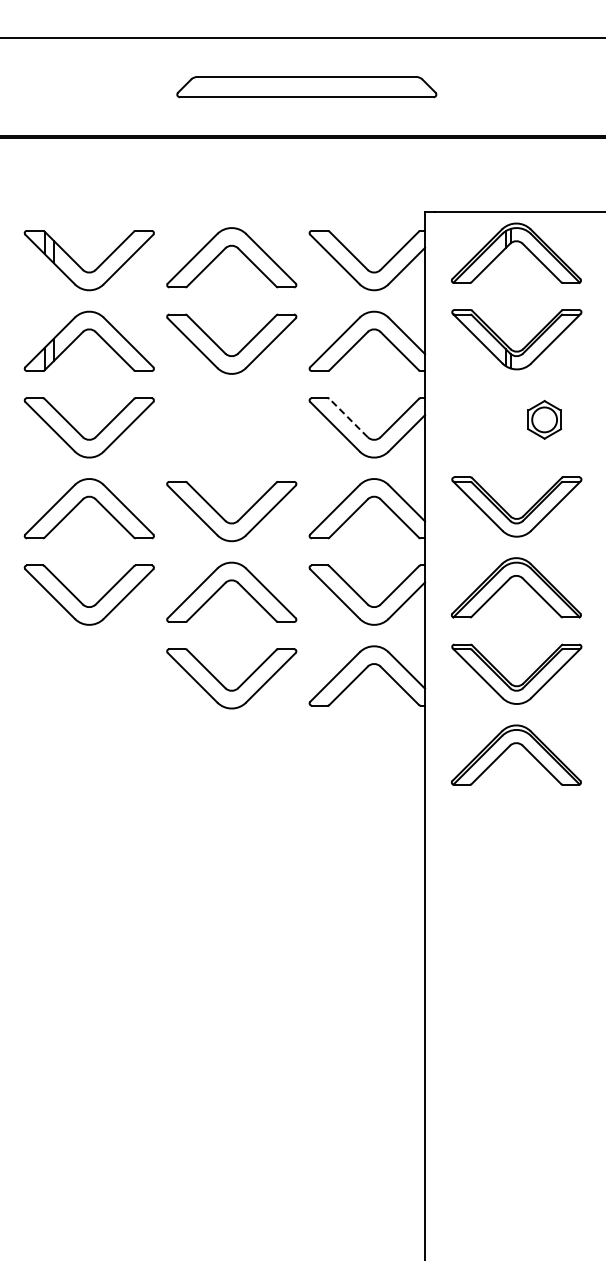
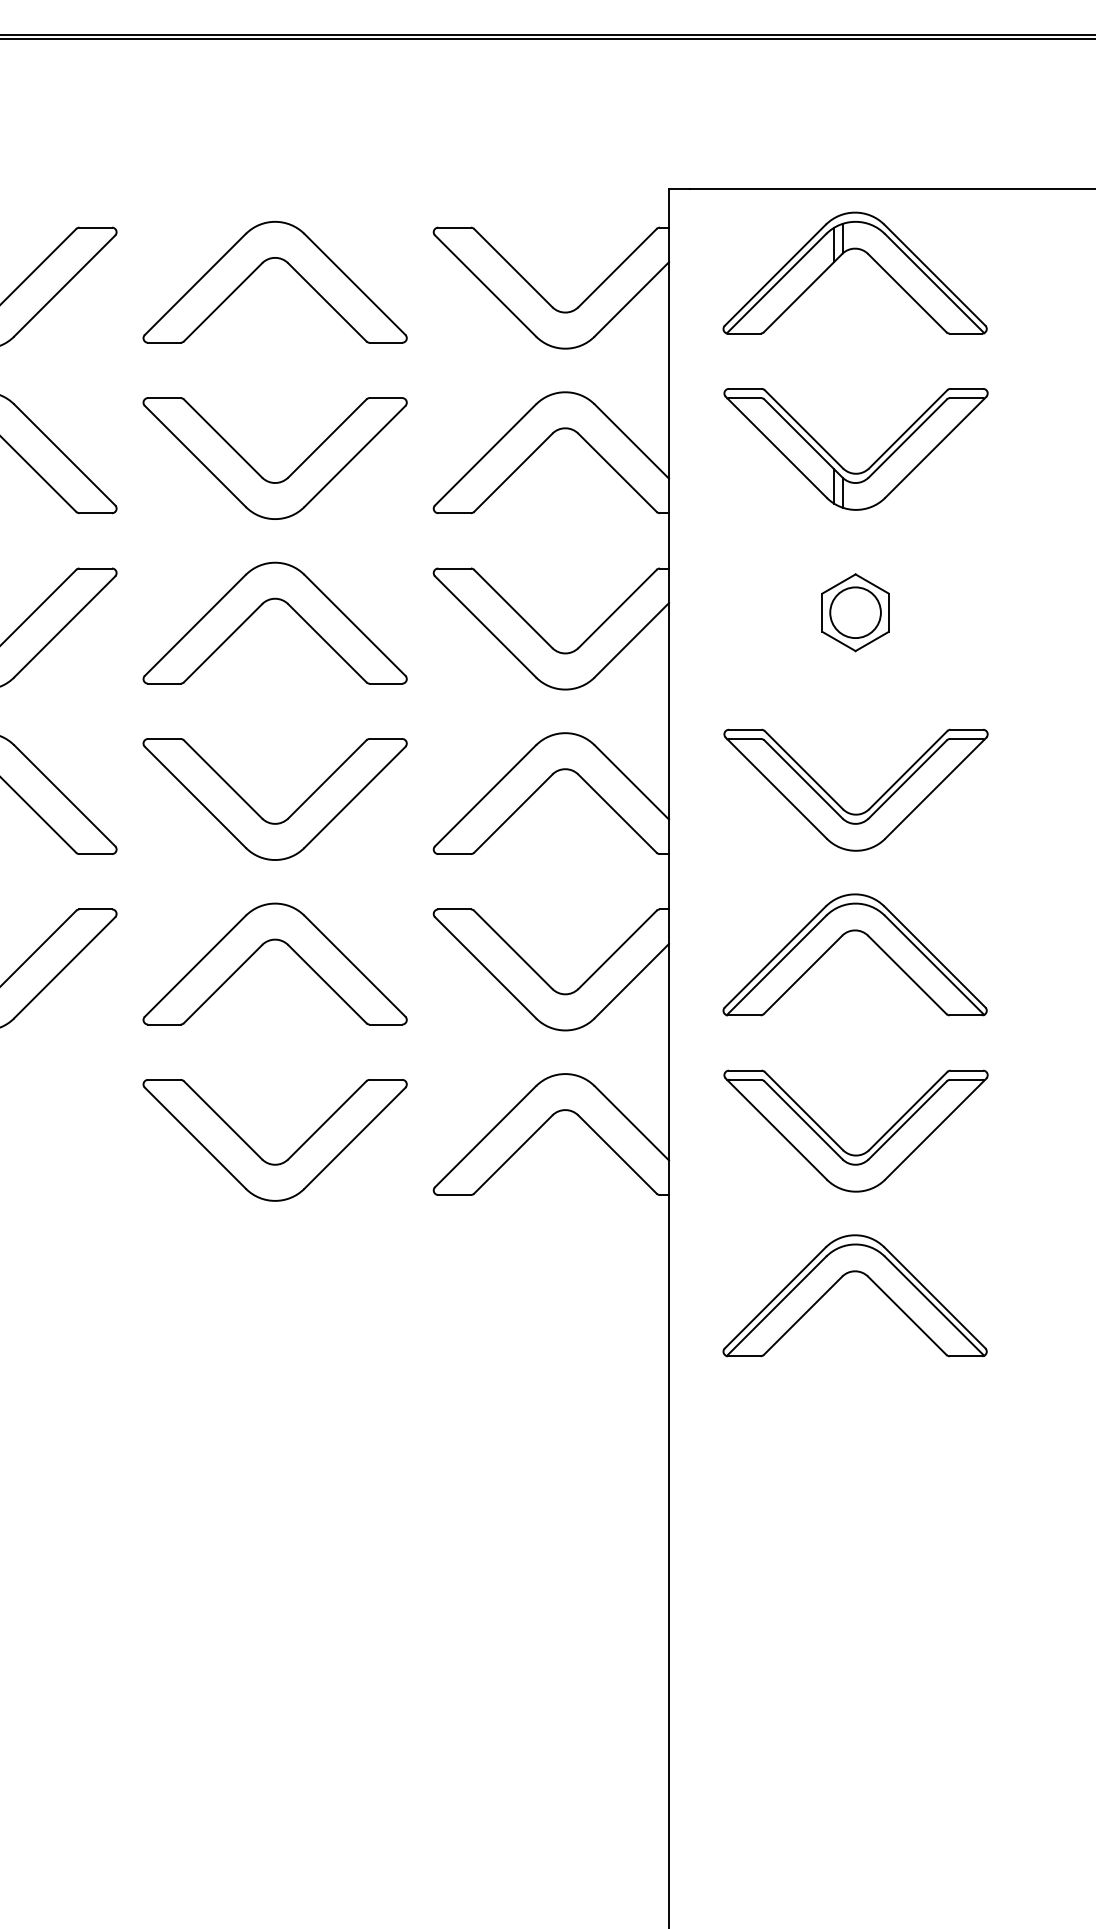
part: (226, 416) -> (264, 605), added
line: (348, 417) -> (513, 607), dashed -> solid
part: (544, 419) -> (855, 611), moved

